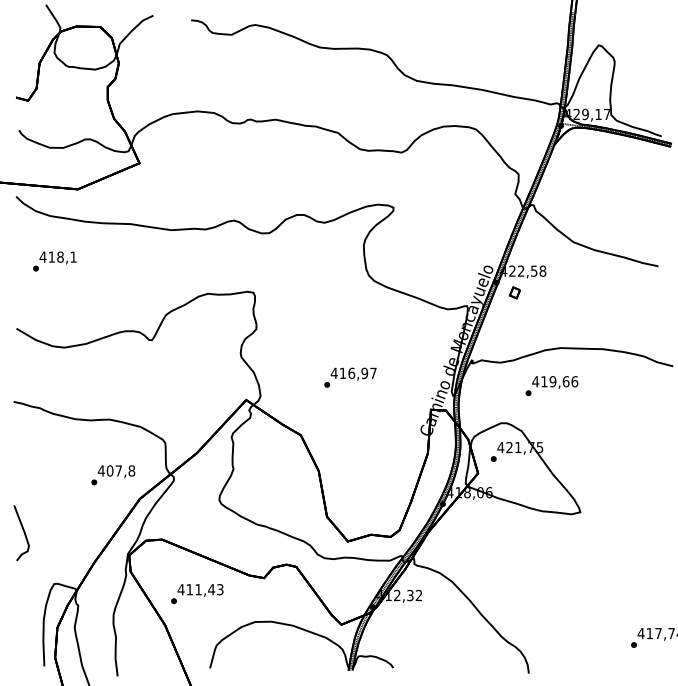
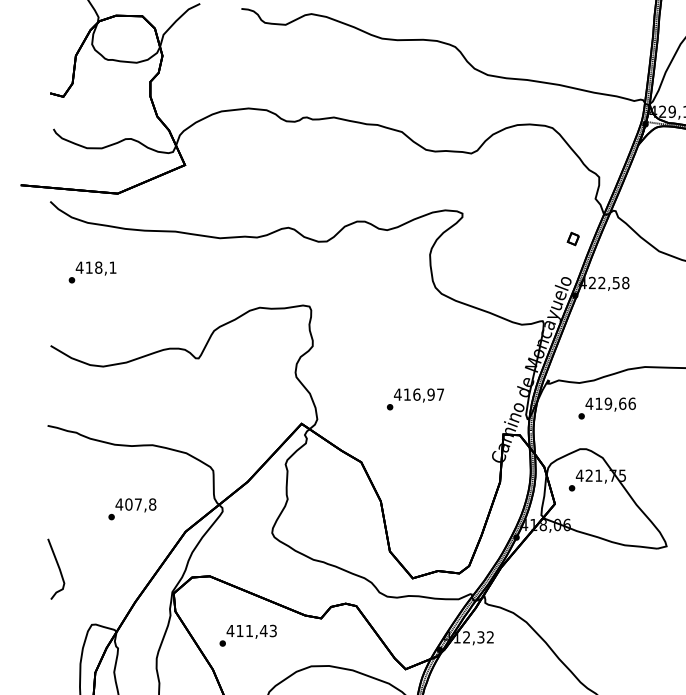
part: (514, 292) -> (572, 238), moved
text: (551, 386) -> (606, 409), moved
text: (113, 475) -> (132, 509), moved

